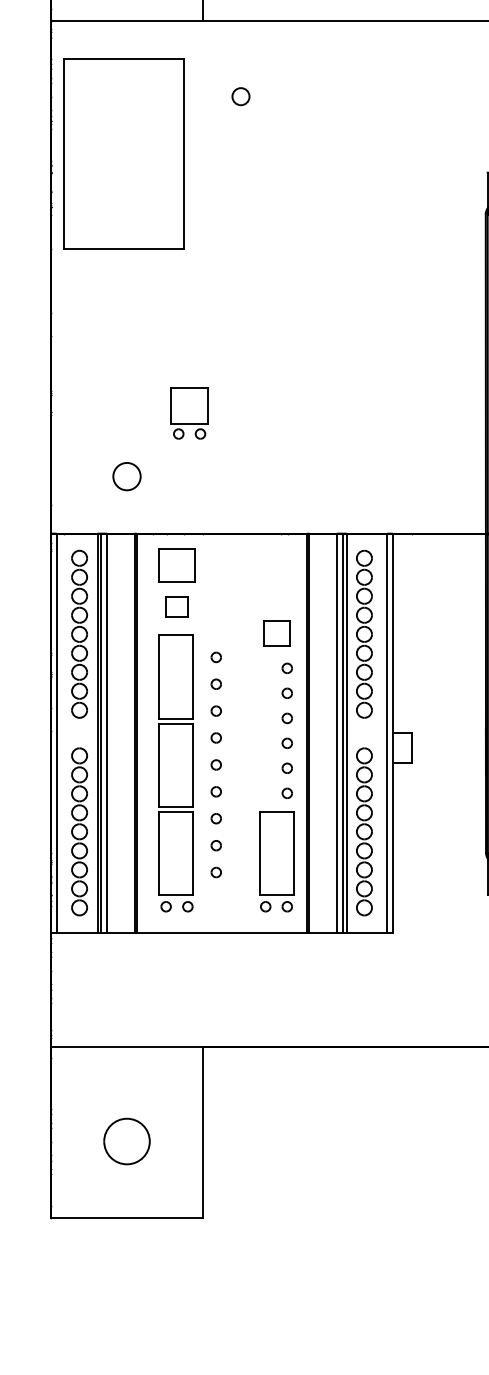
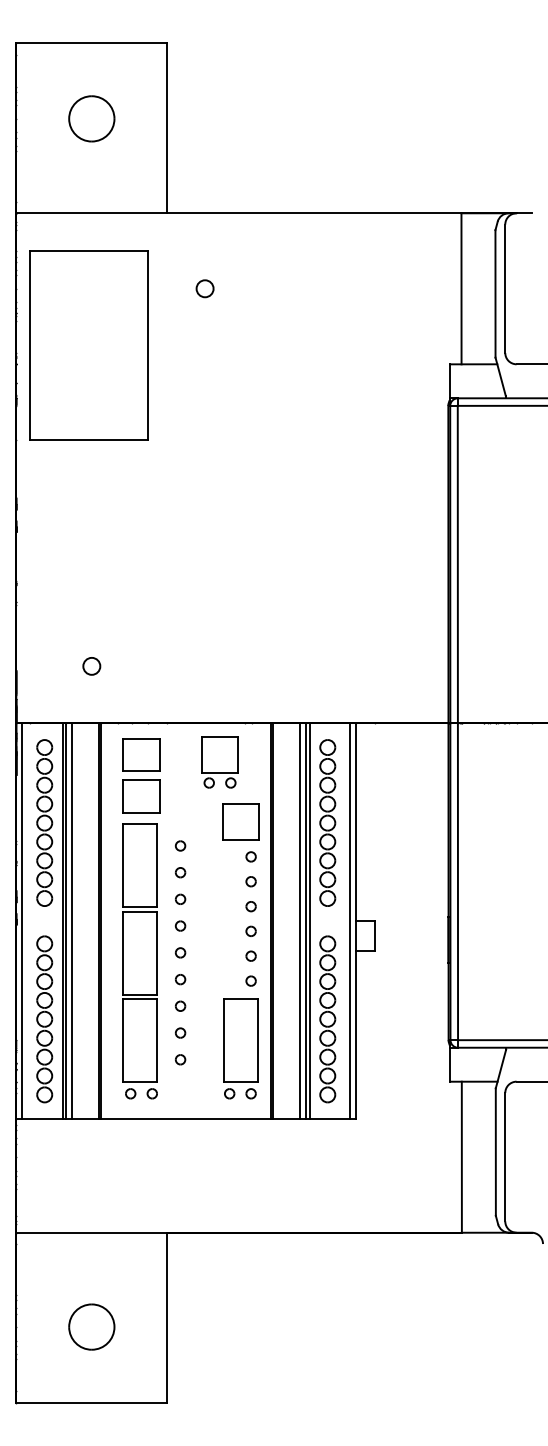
part: (189, 413) -> (219, 762), moved
circle: (126, 475) -> (91, 665), size x0.62
part: (176, 607) -> (141, 796), size x1.67
part: (276, 632) -> (240, 821), size x1.43

